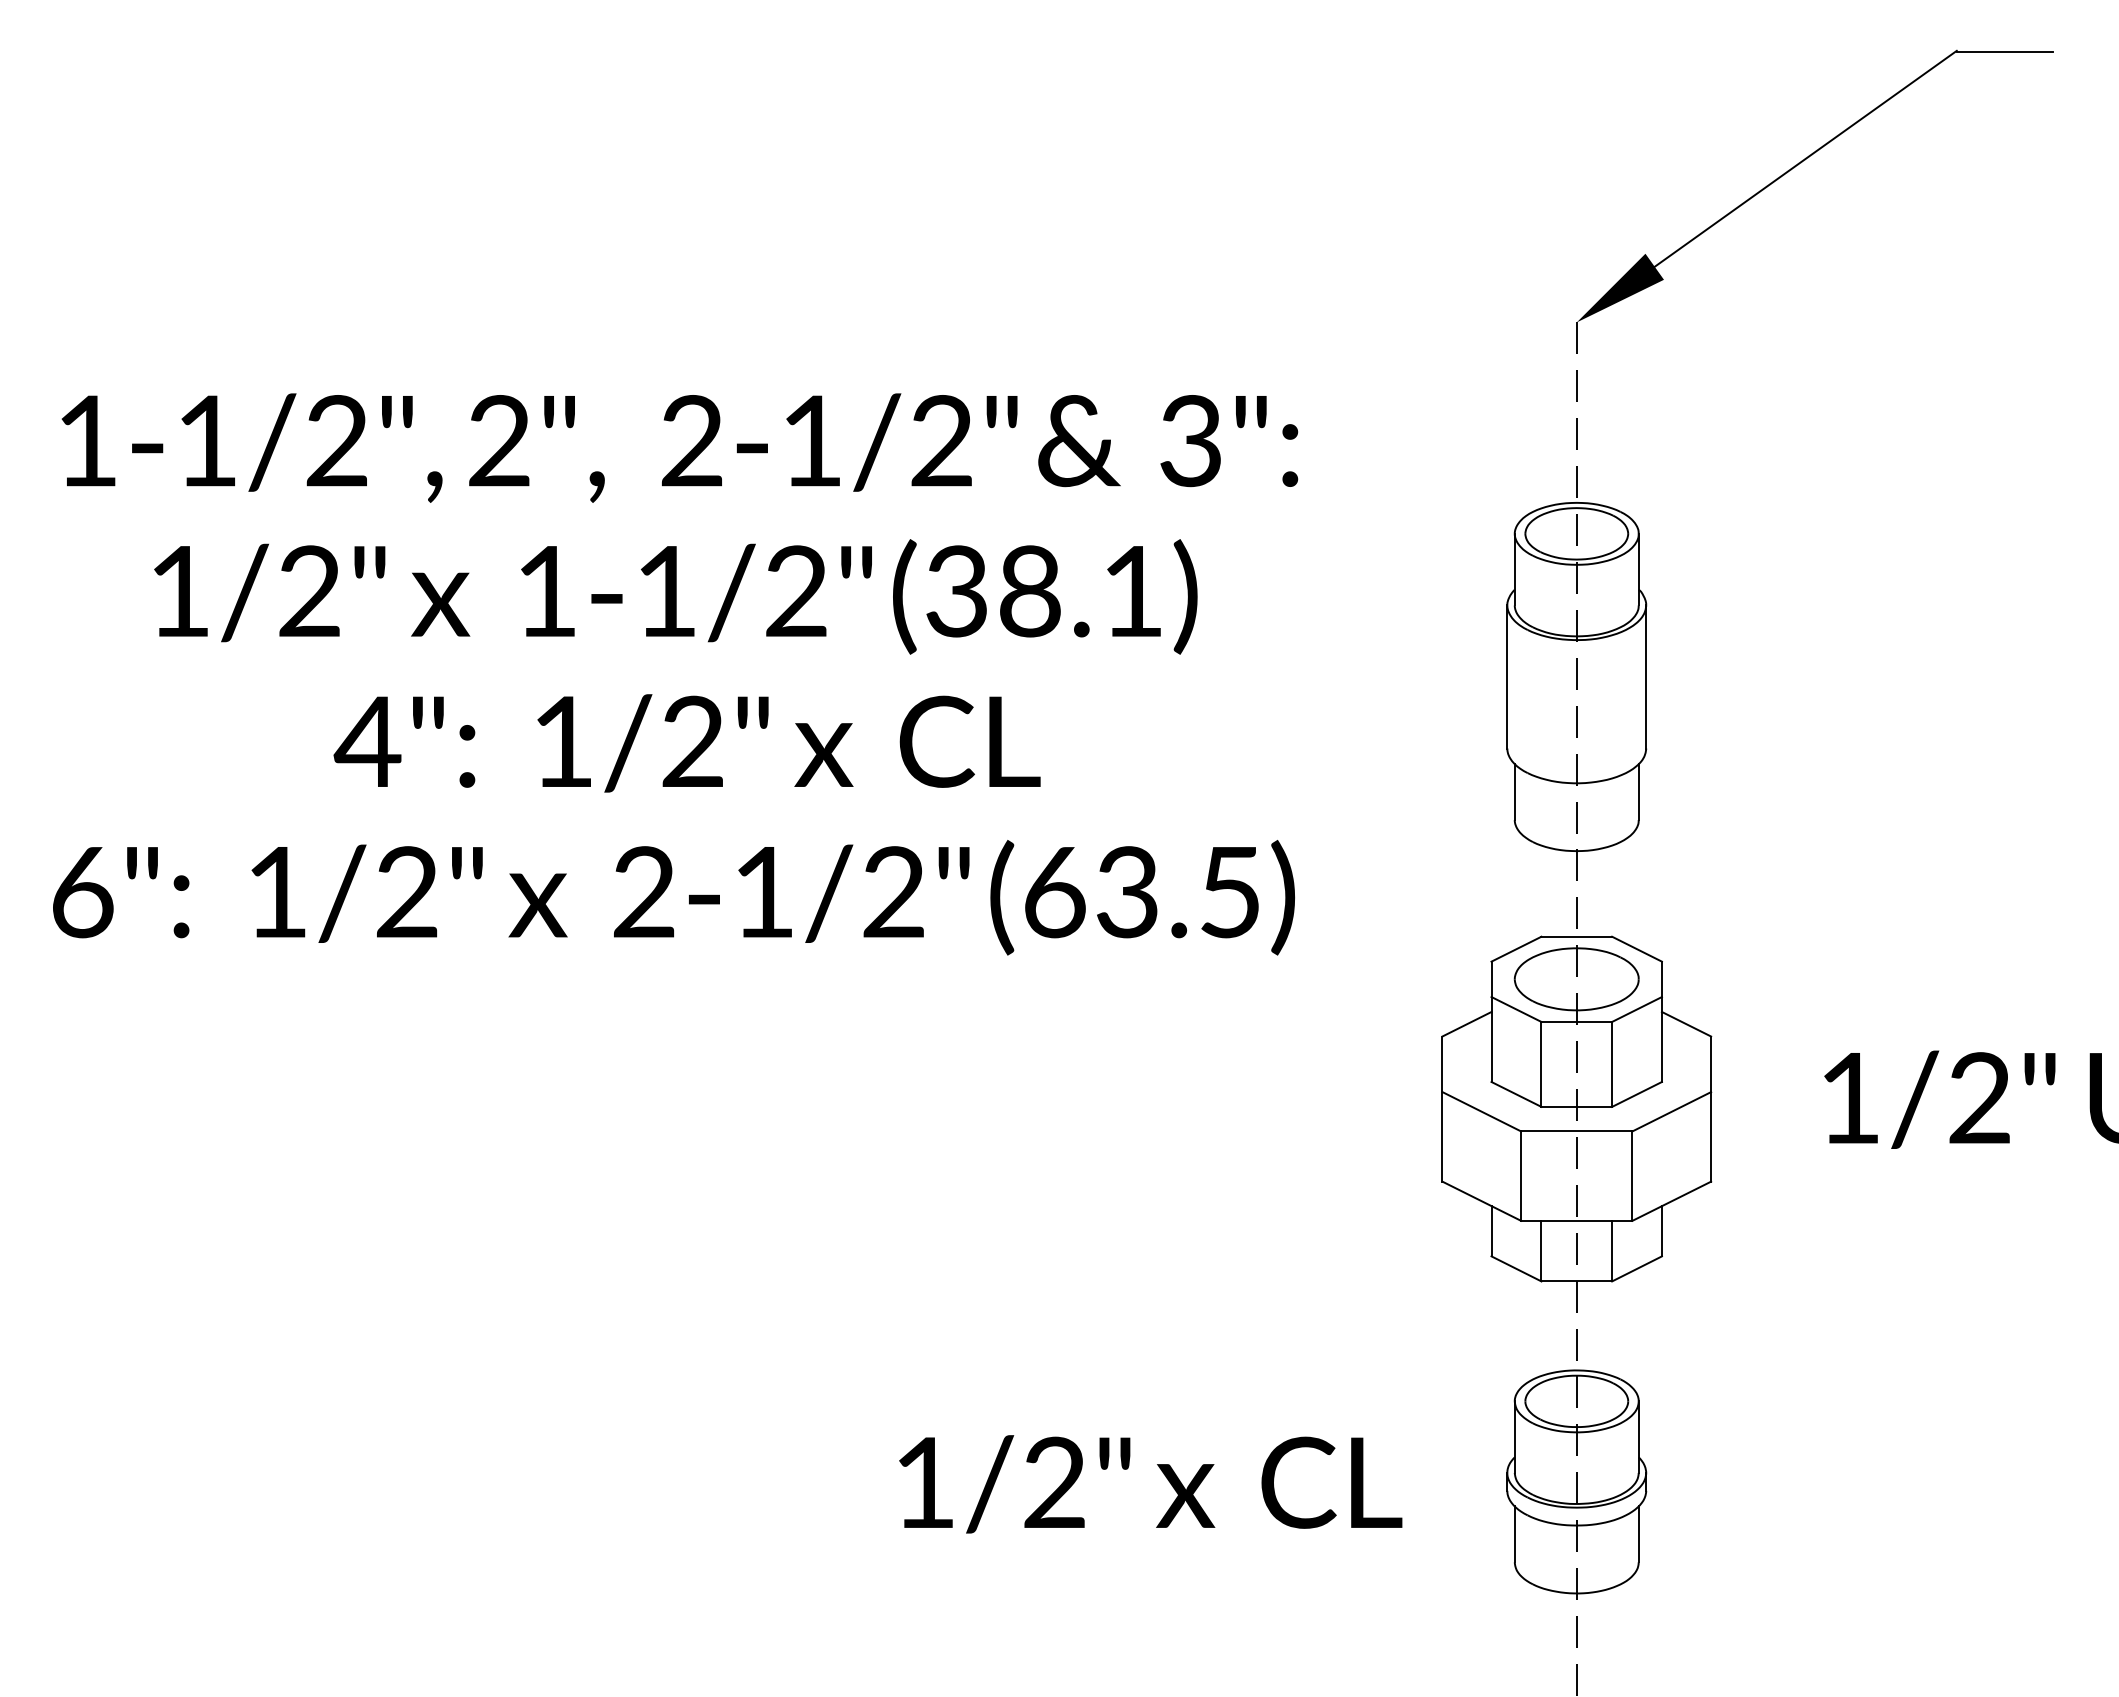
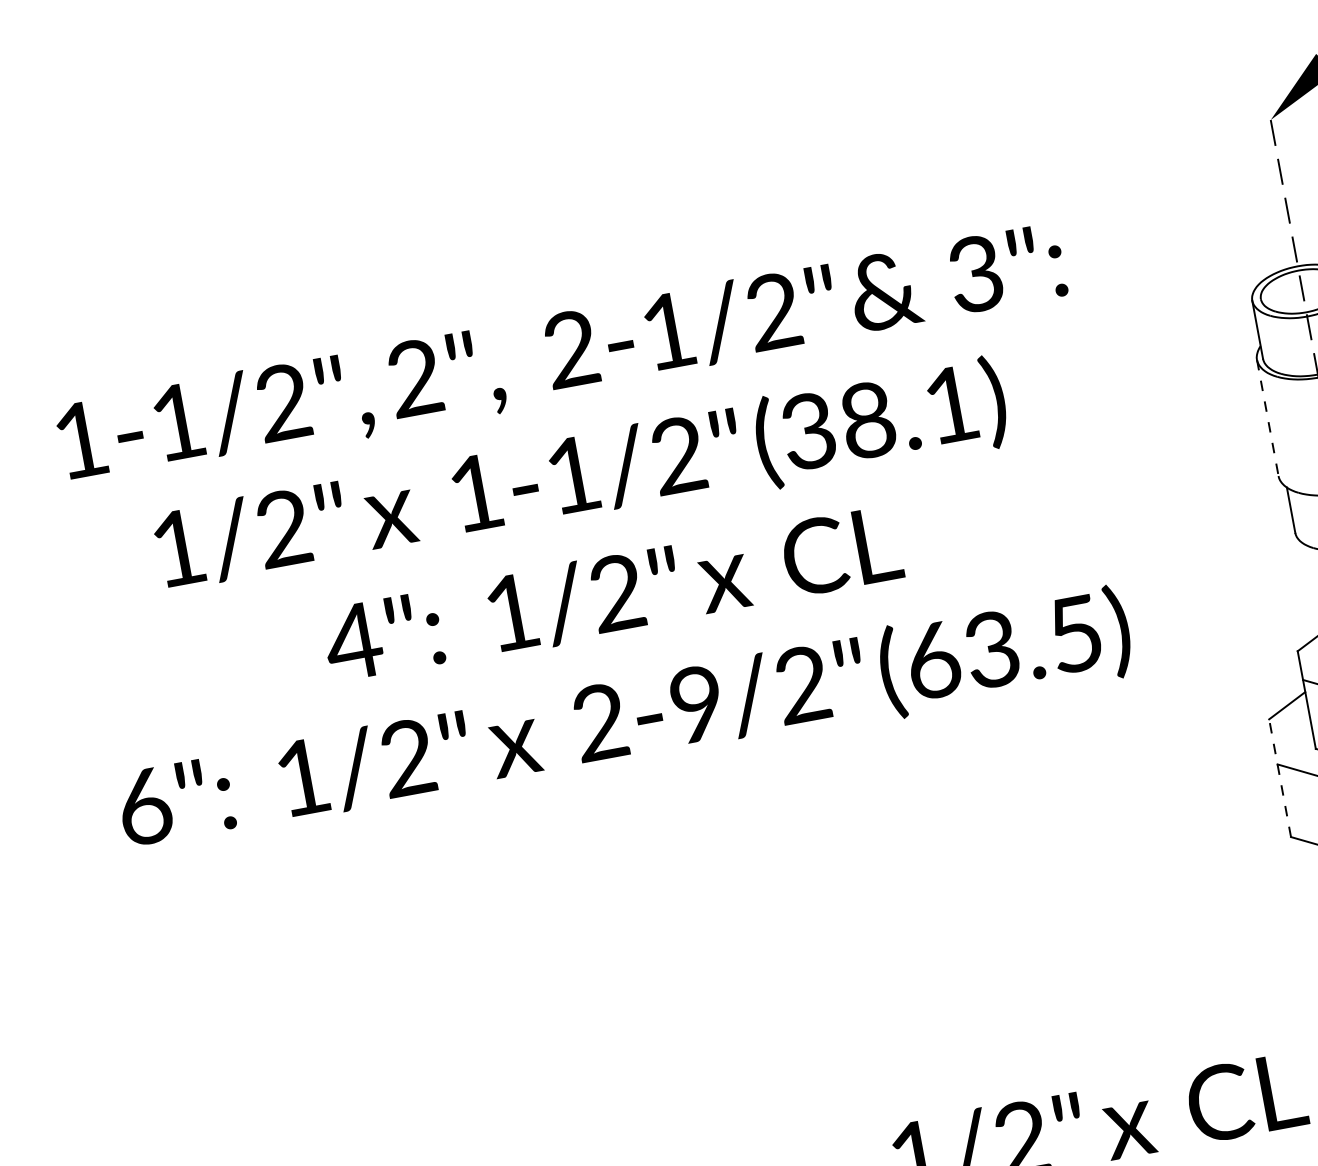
line: (1507, 677) -> (1267, 418), solid -> dashed
text: (763, 891) -> (696, 703), 2-1/2" -> 2-9/2"
line: (1442, 1109) -> (1280, 778), solid -> dashed

